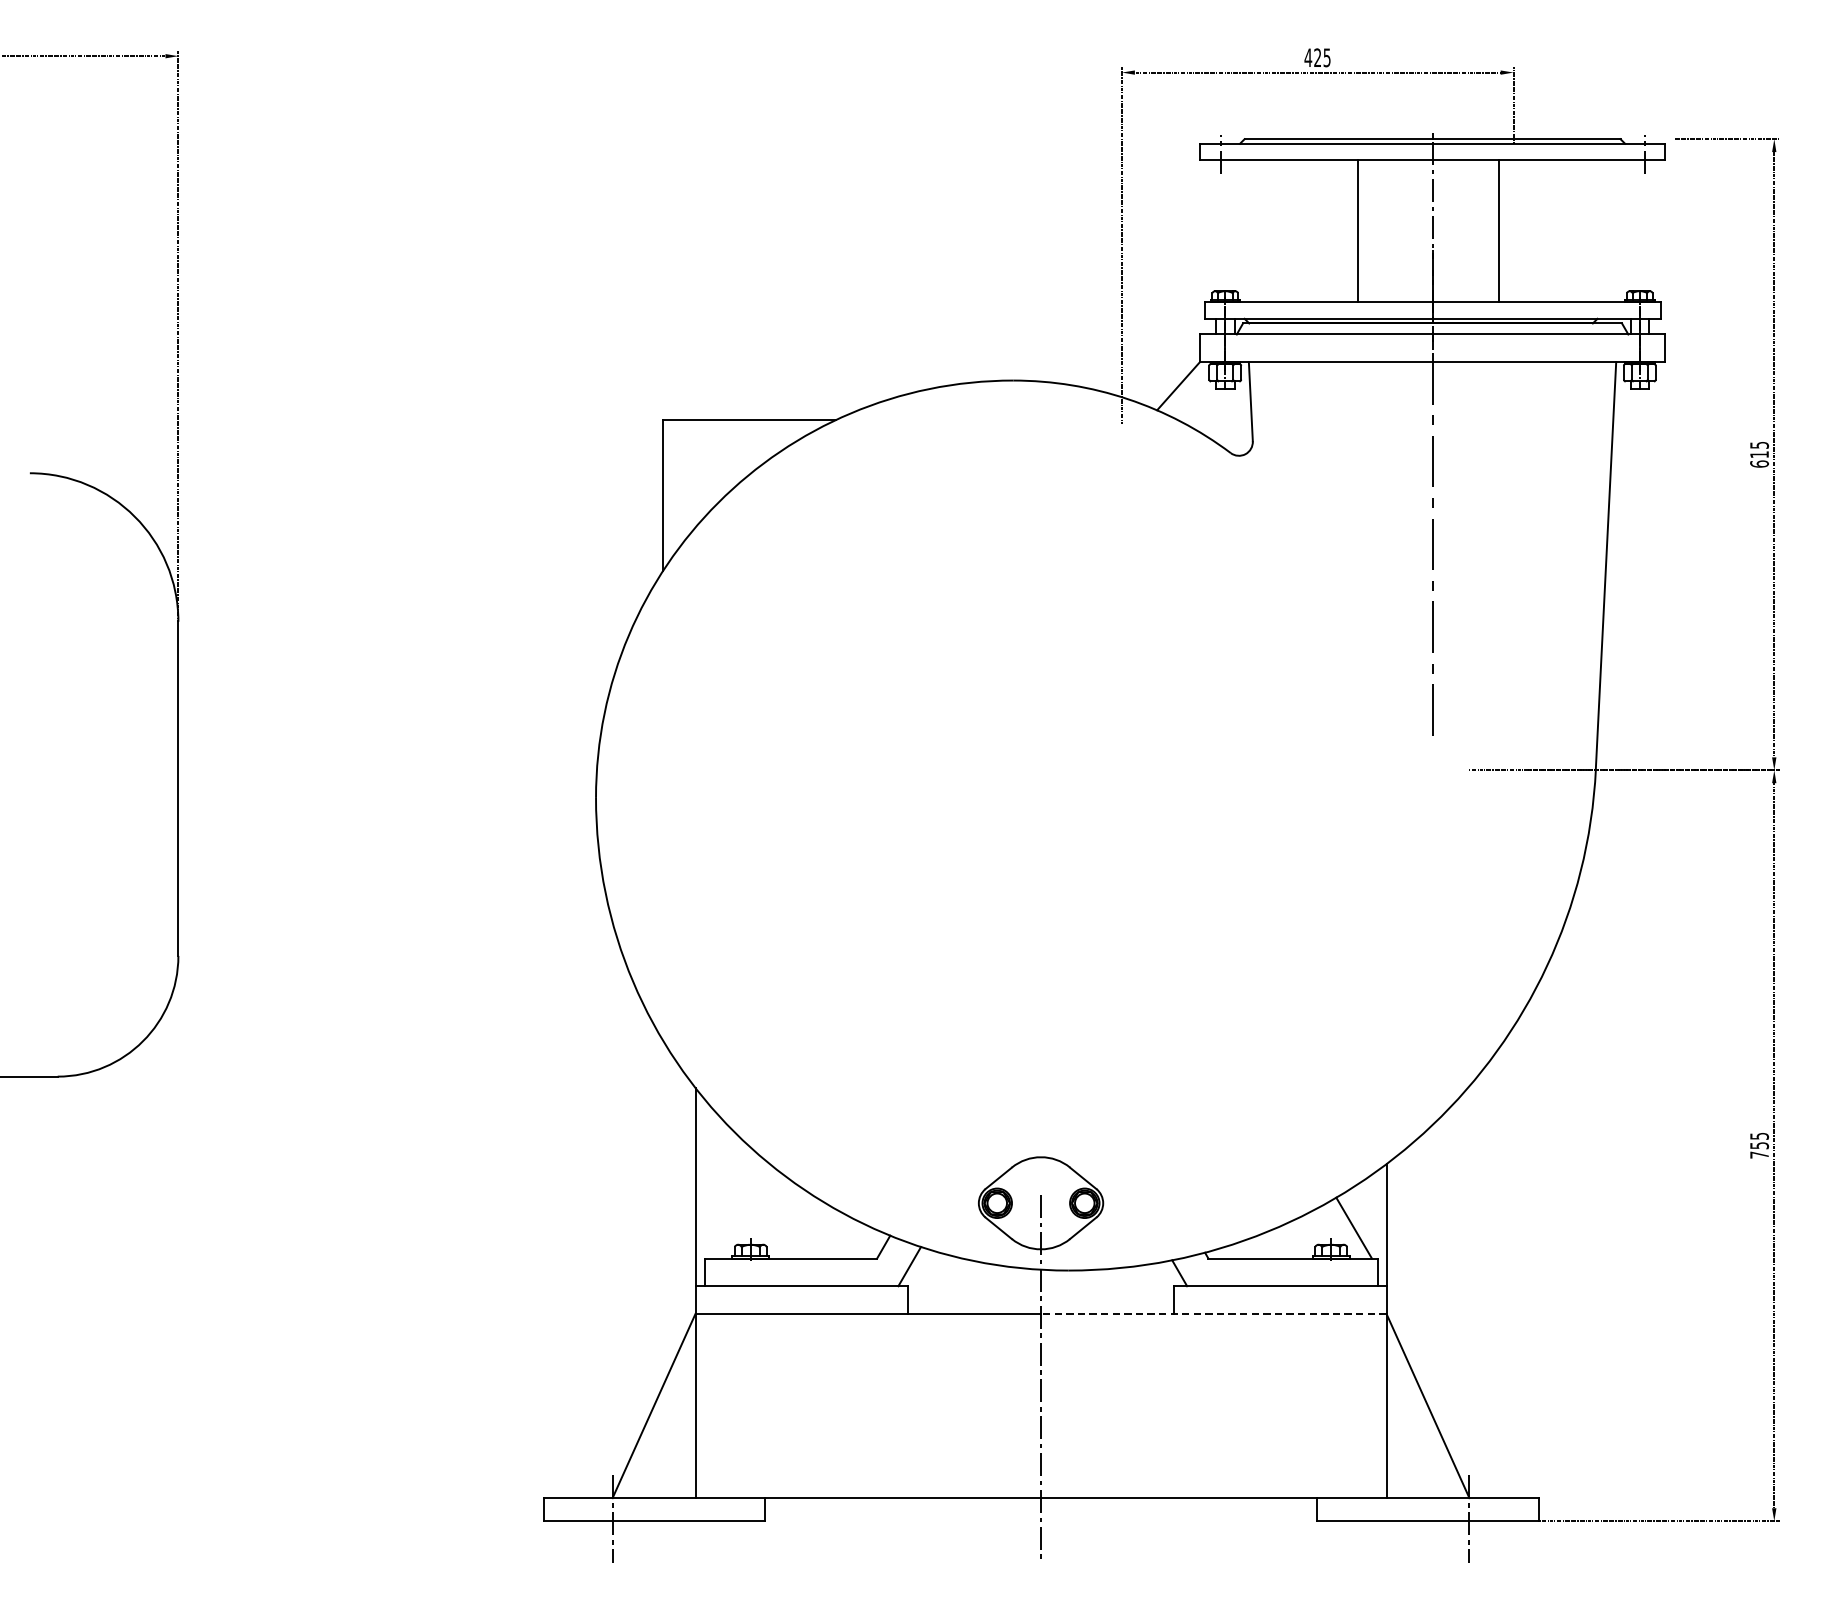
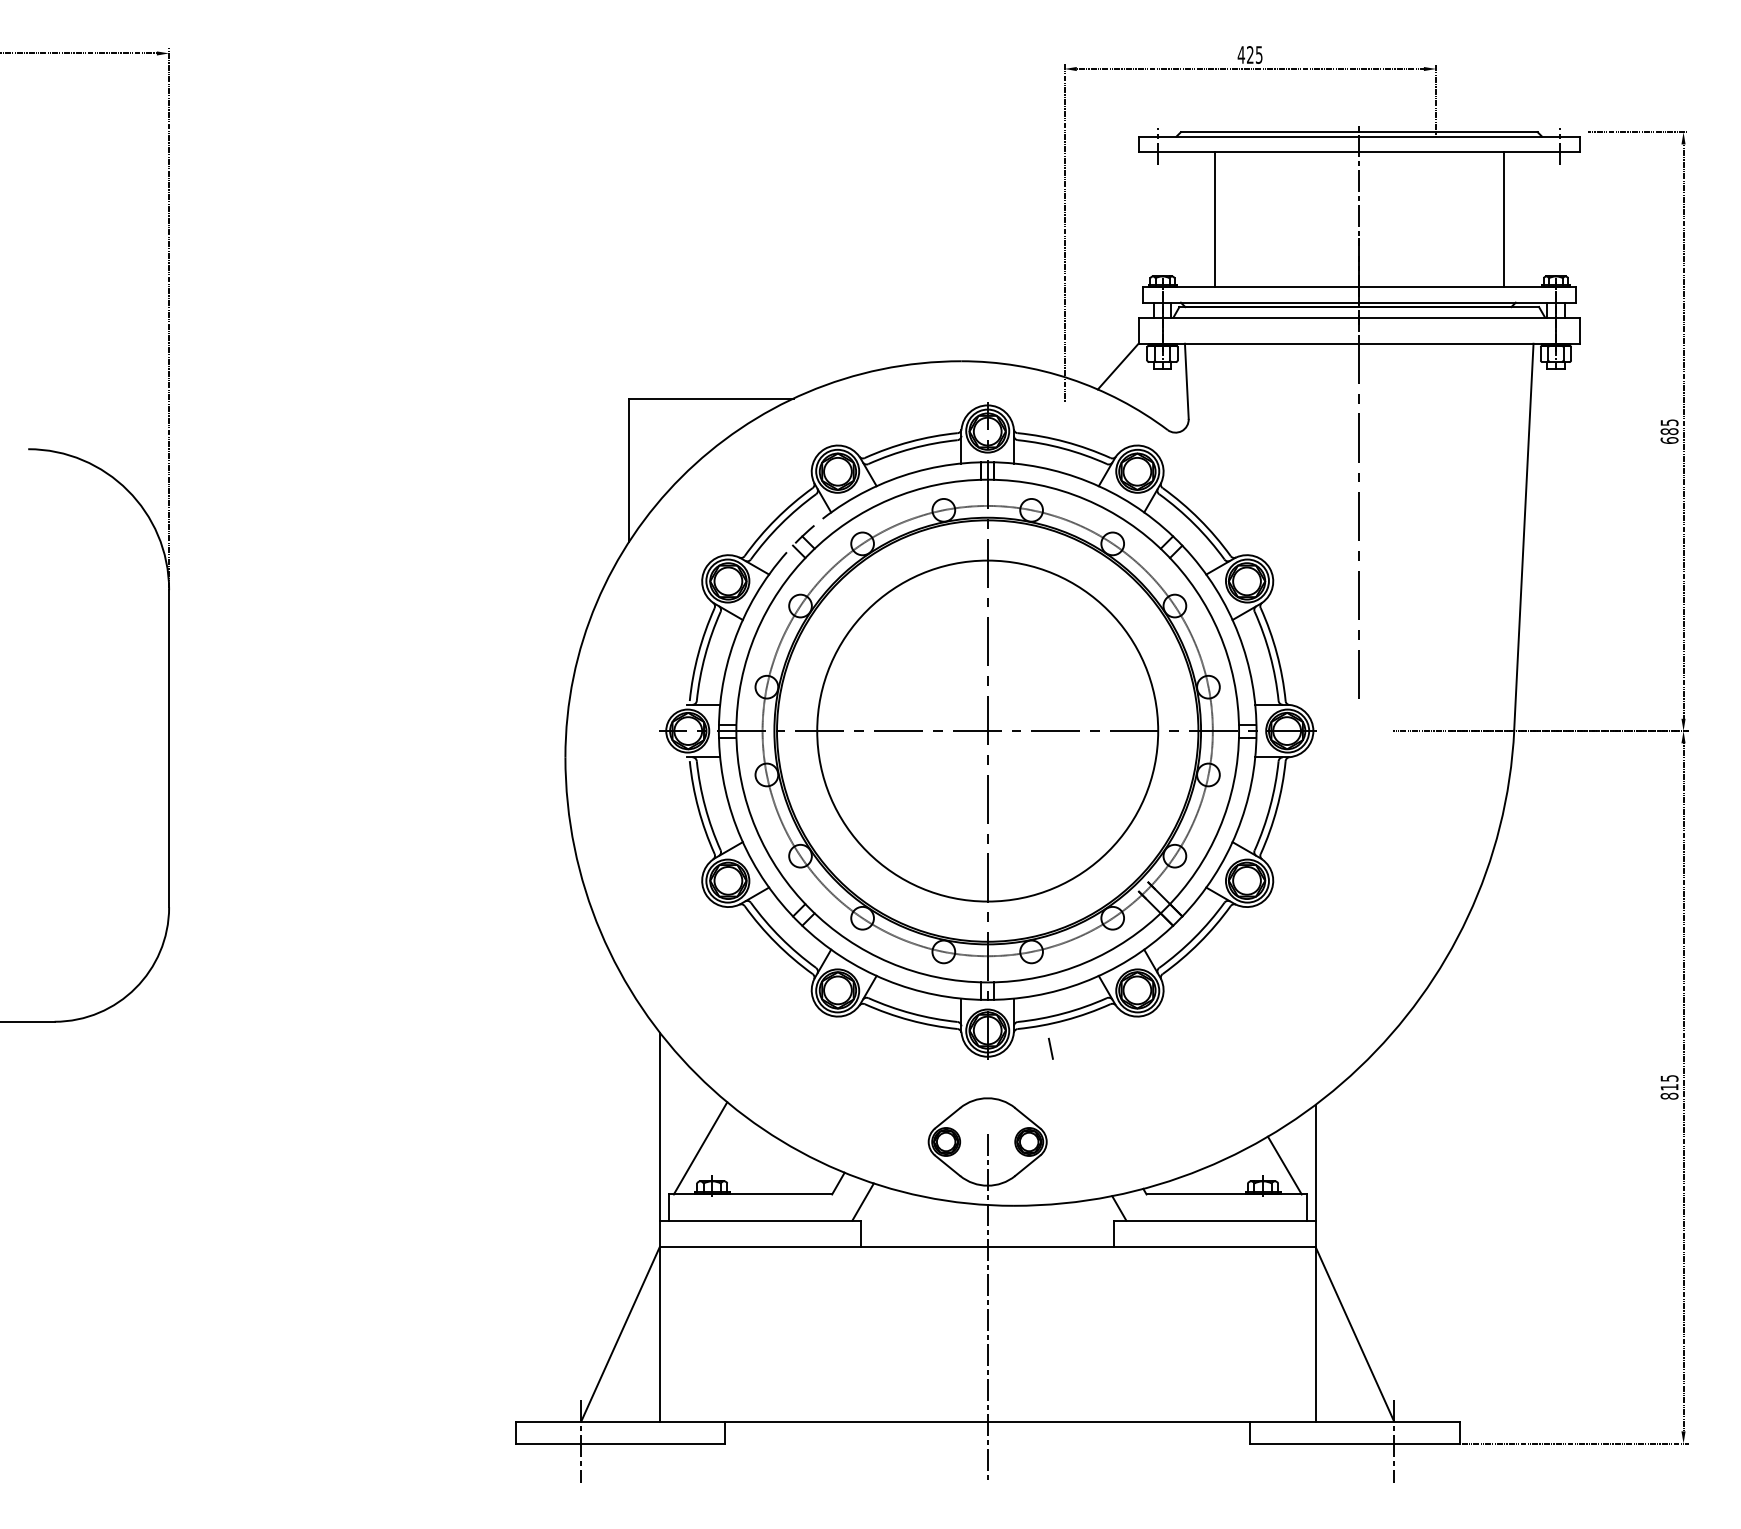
line: (1357, 231) -> (1215, 219), moved
line: (1499, 231) -> (1503, 219), moved
text: (1759, 454) -> (1669, 431), 615 -> 685
part: (1040, 769) -> (987, 730), added
text: (1759, 1150) -> (1669, 1091), 755 -> 815
line: (738, 1210) -> (700, 1148), added
line: (1213, 1313) -> (1151, 1246), dashed -> solid

